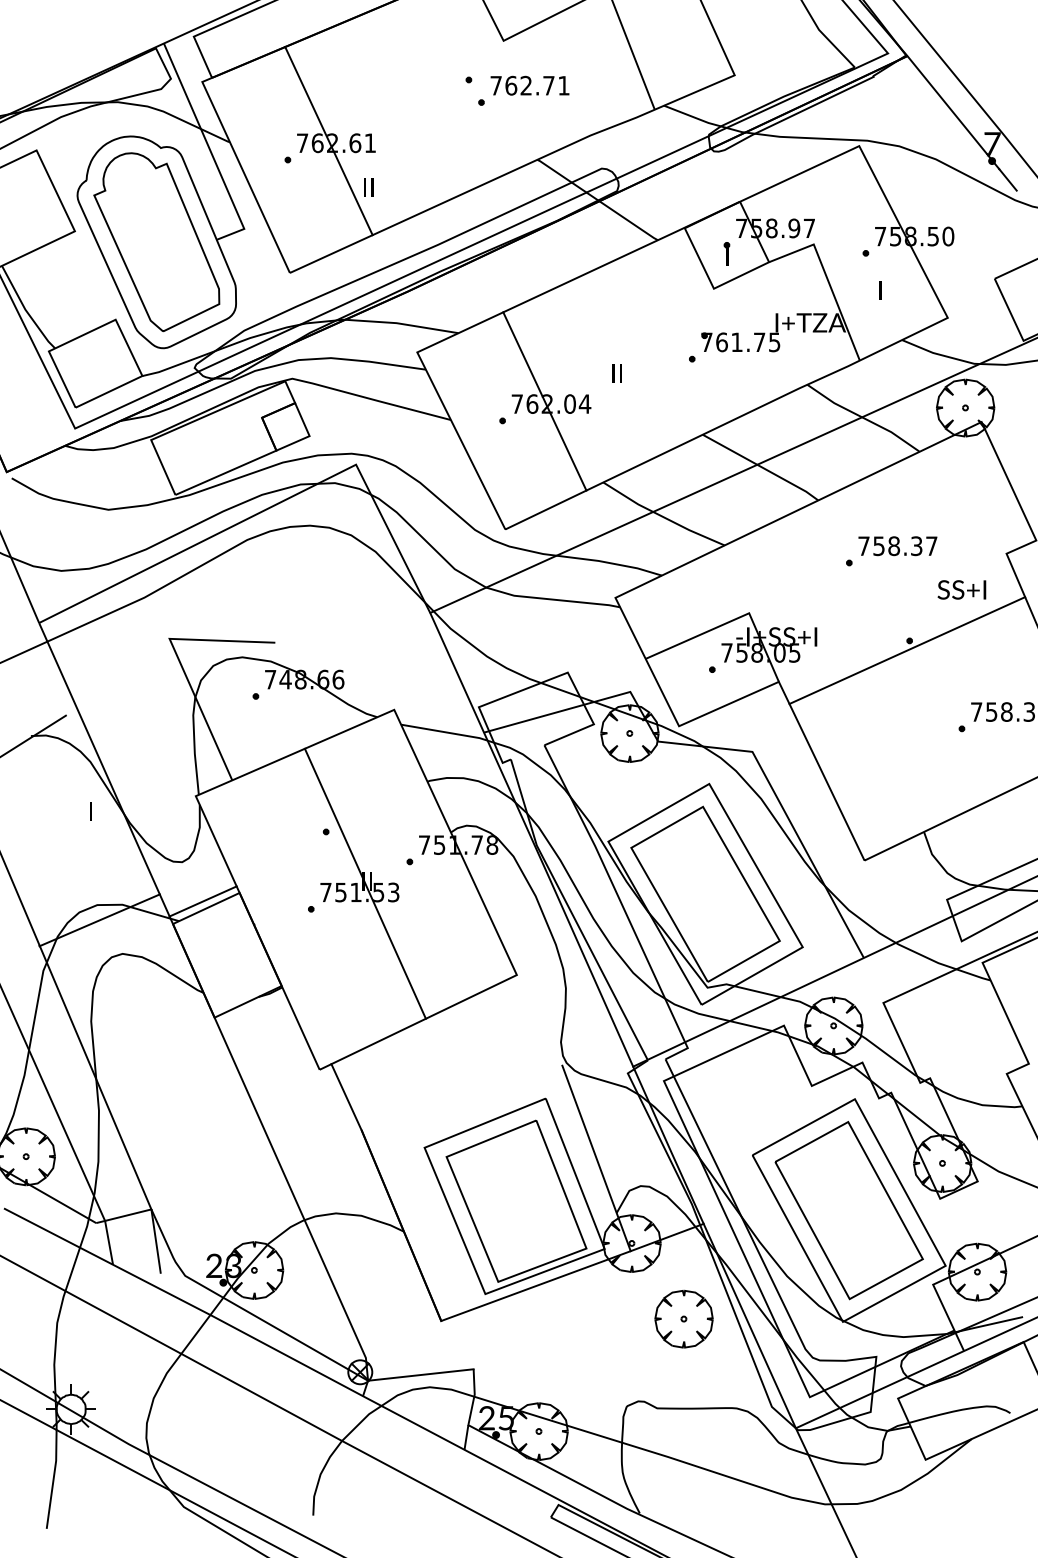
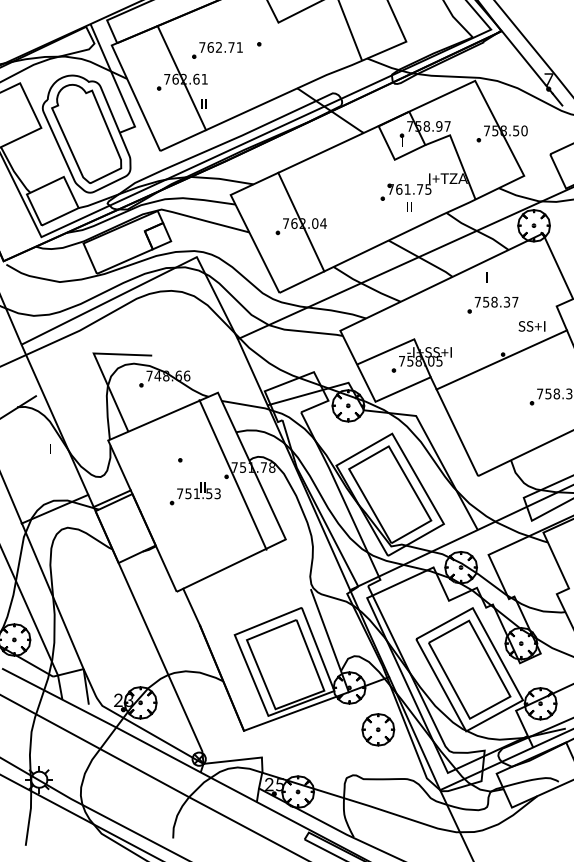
part: (523, 91) -> (217, 50), moved
text: (879, 290) -> (486, 277), moved
text: (617, 373) -> (409, 206), moved
line: (364, 882) -> (232, 474), moved

